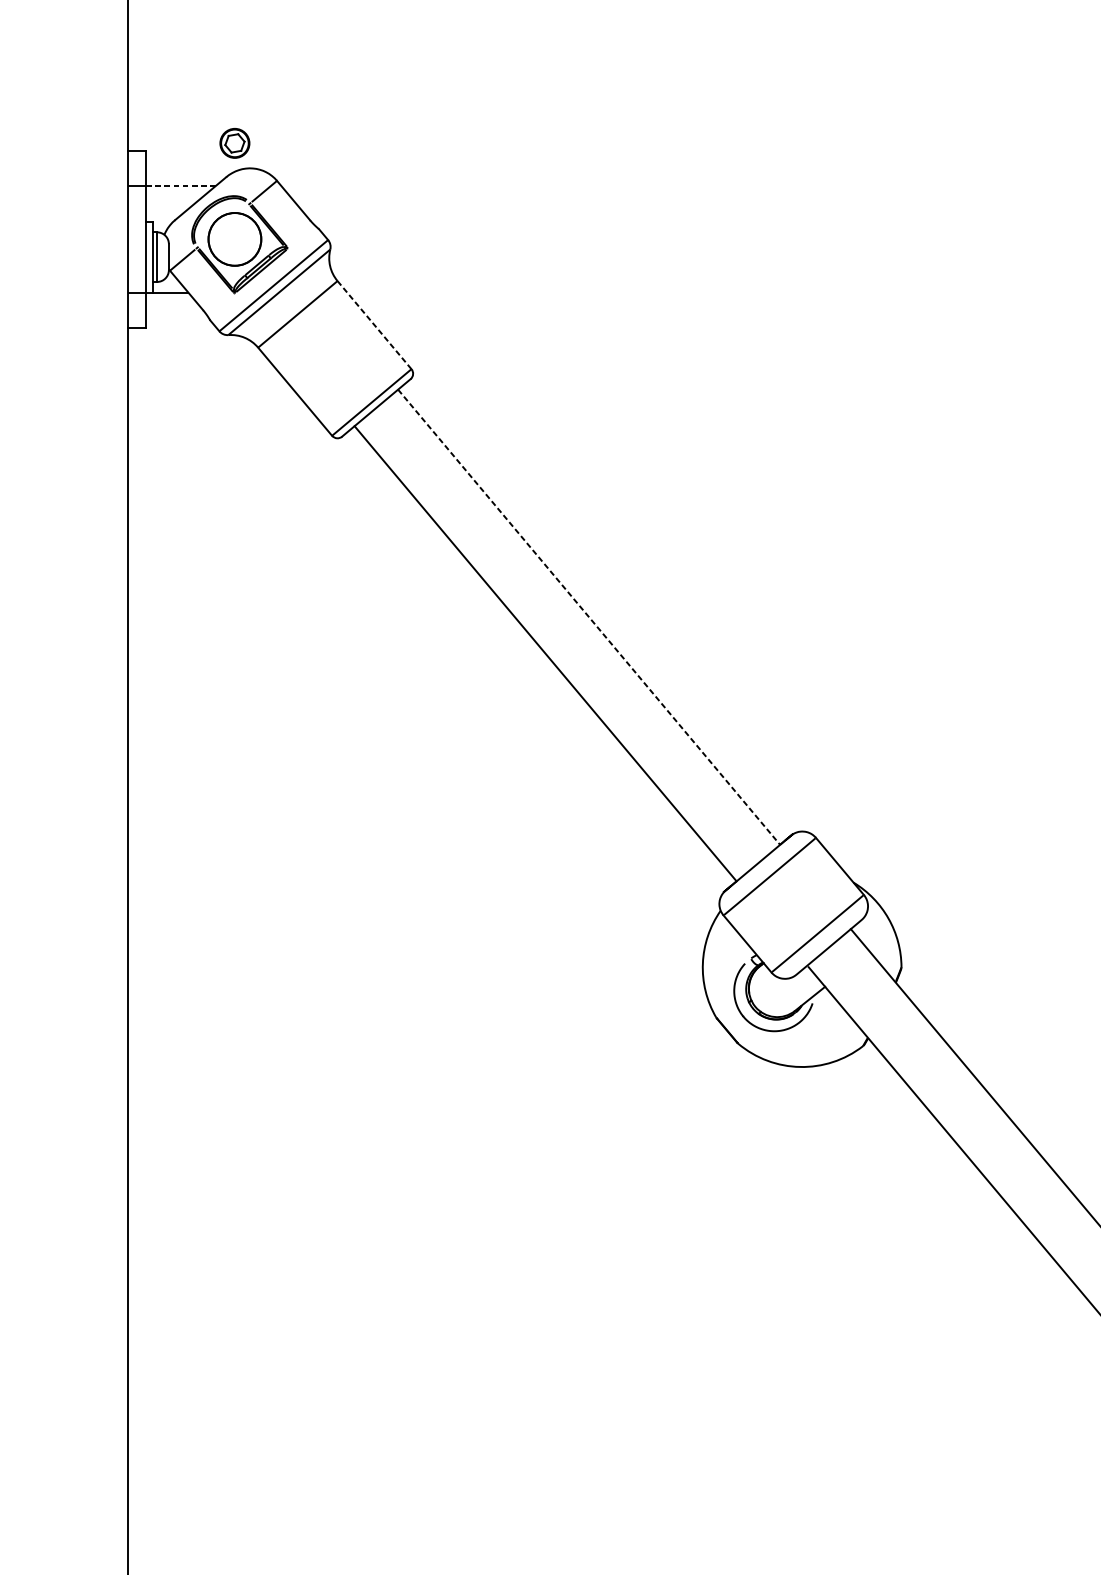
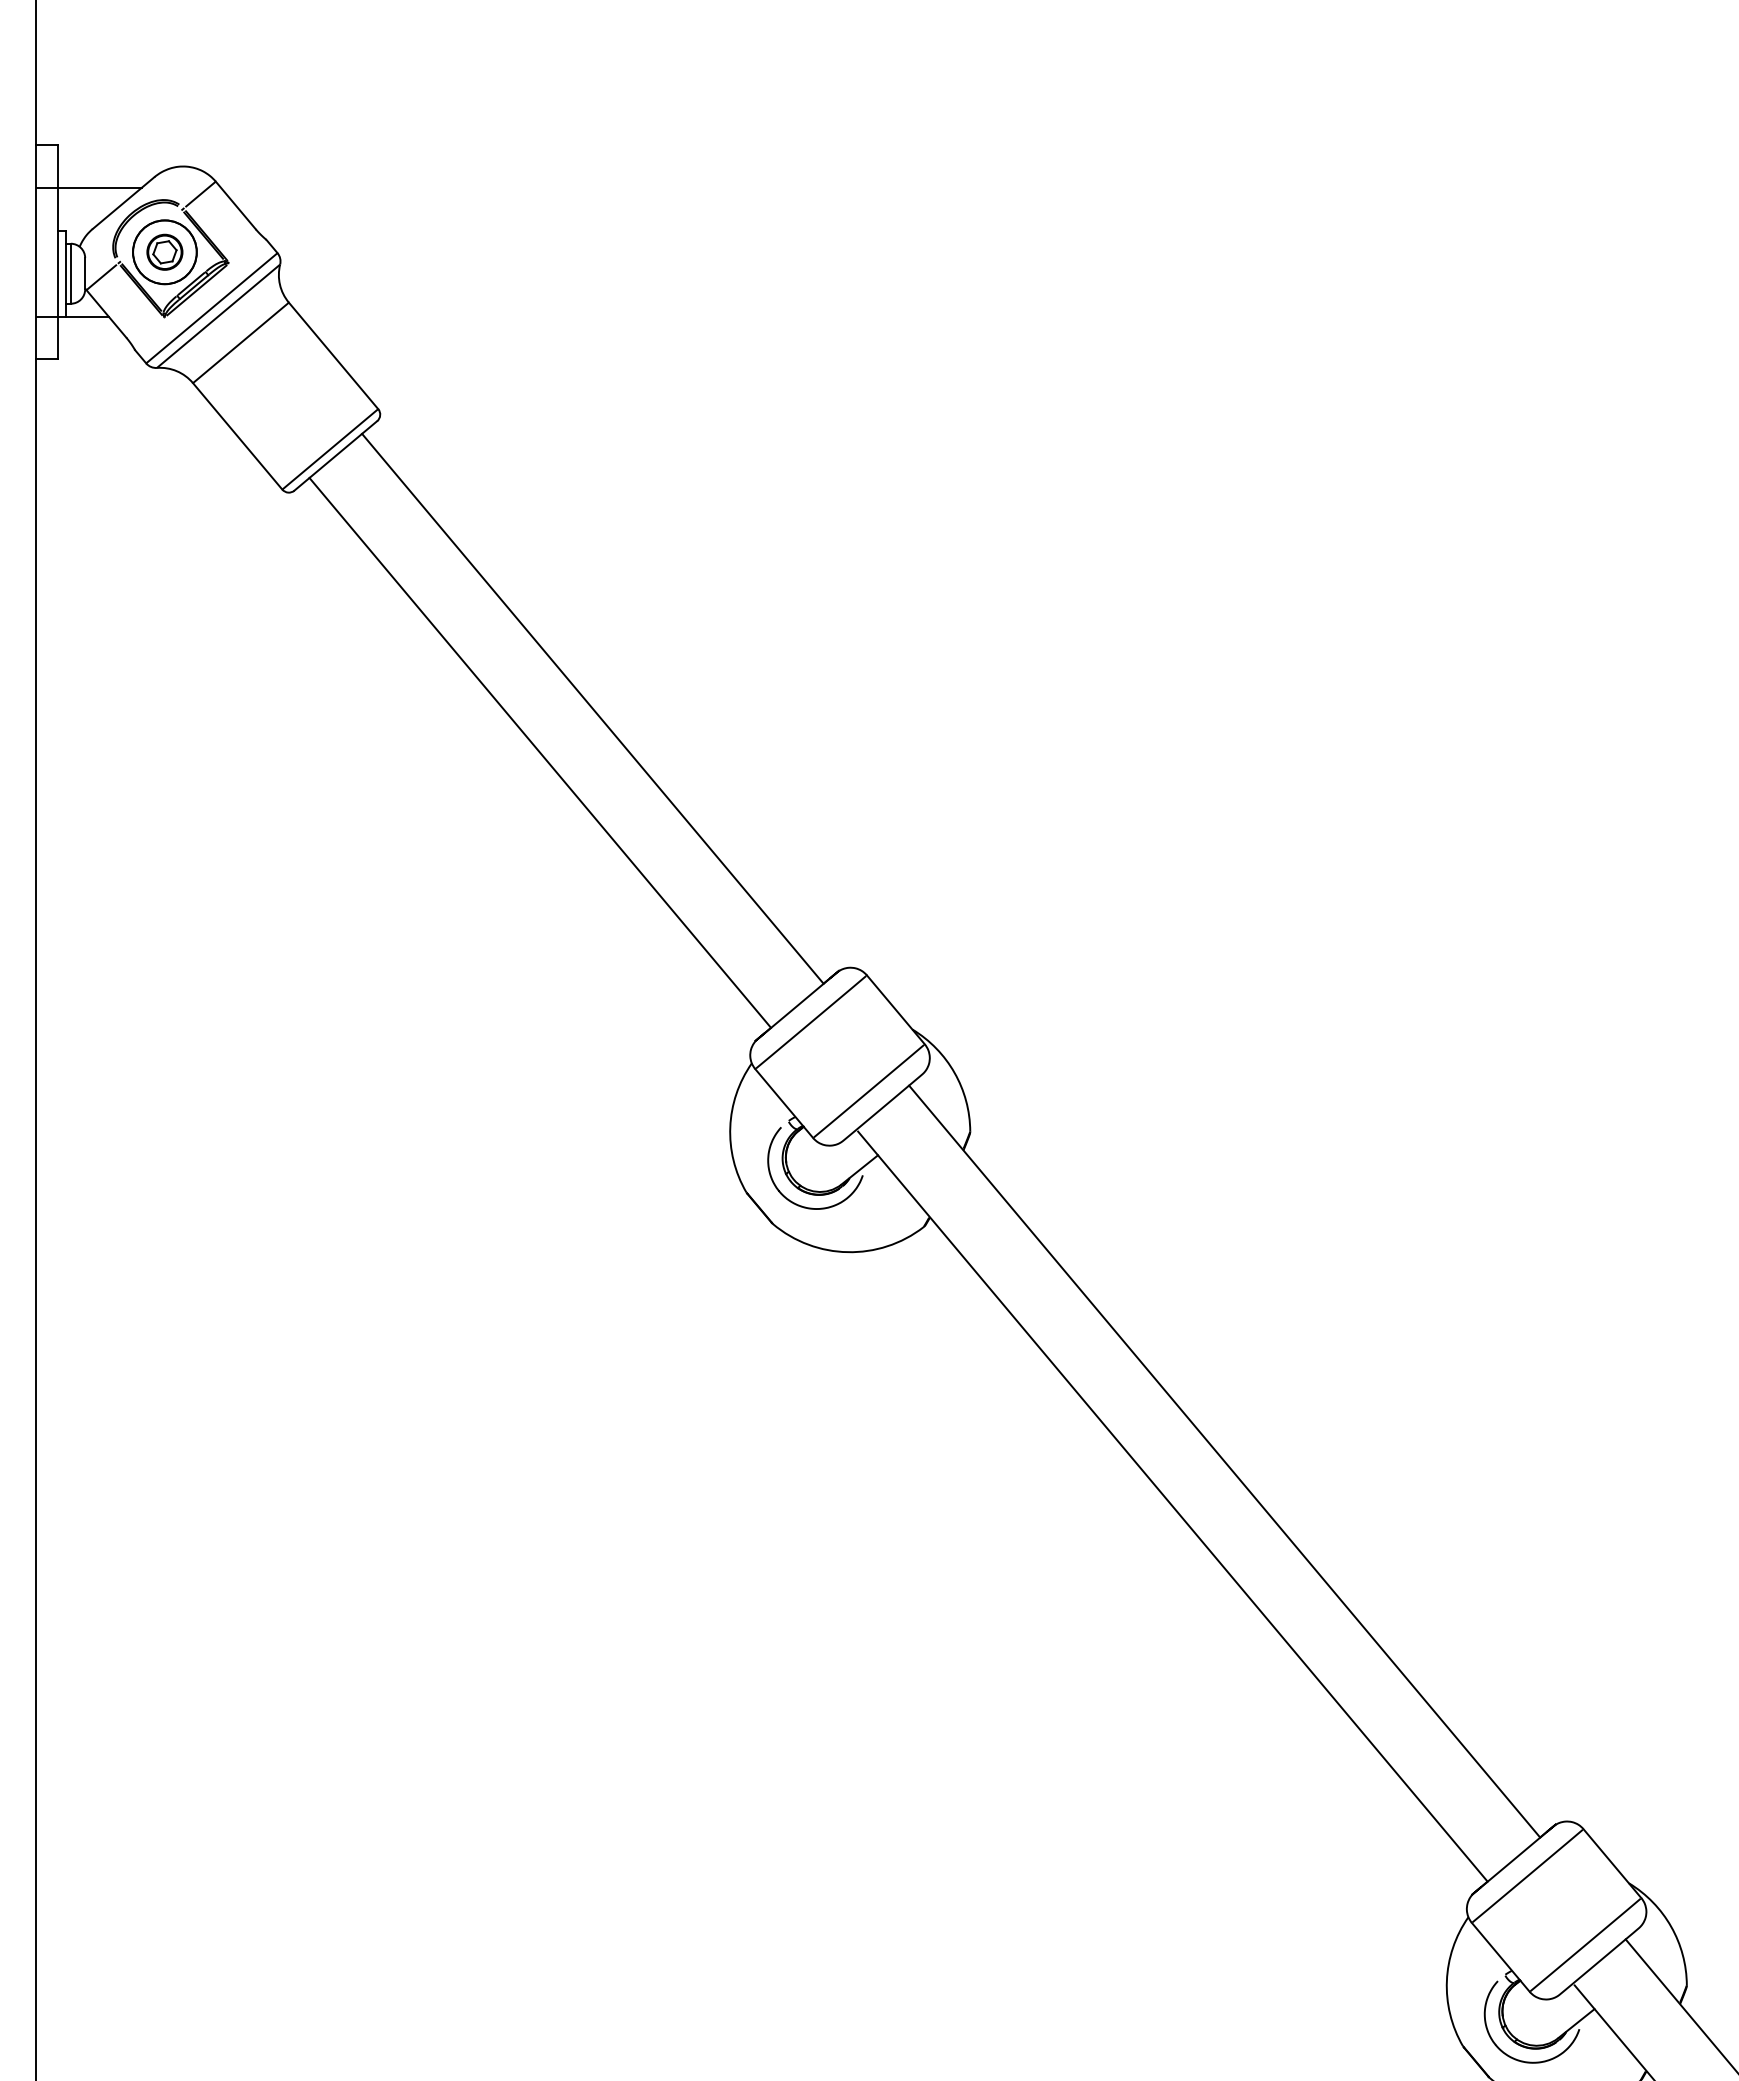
part: (234, 142) -> (164, 251), moved
line: (180, 186) -> (99, 188), dashed -> solid
line: (374, 324) -> (333, 355), dashed -> solid
line: (588, 616) -> (592, 708), dashed -> solid

